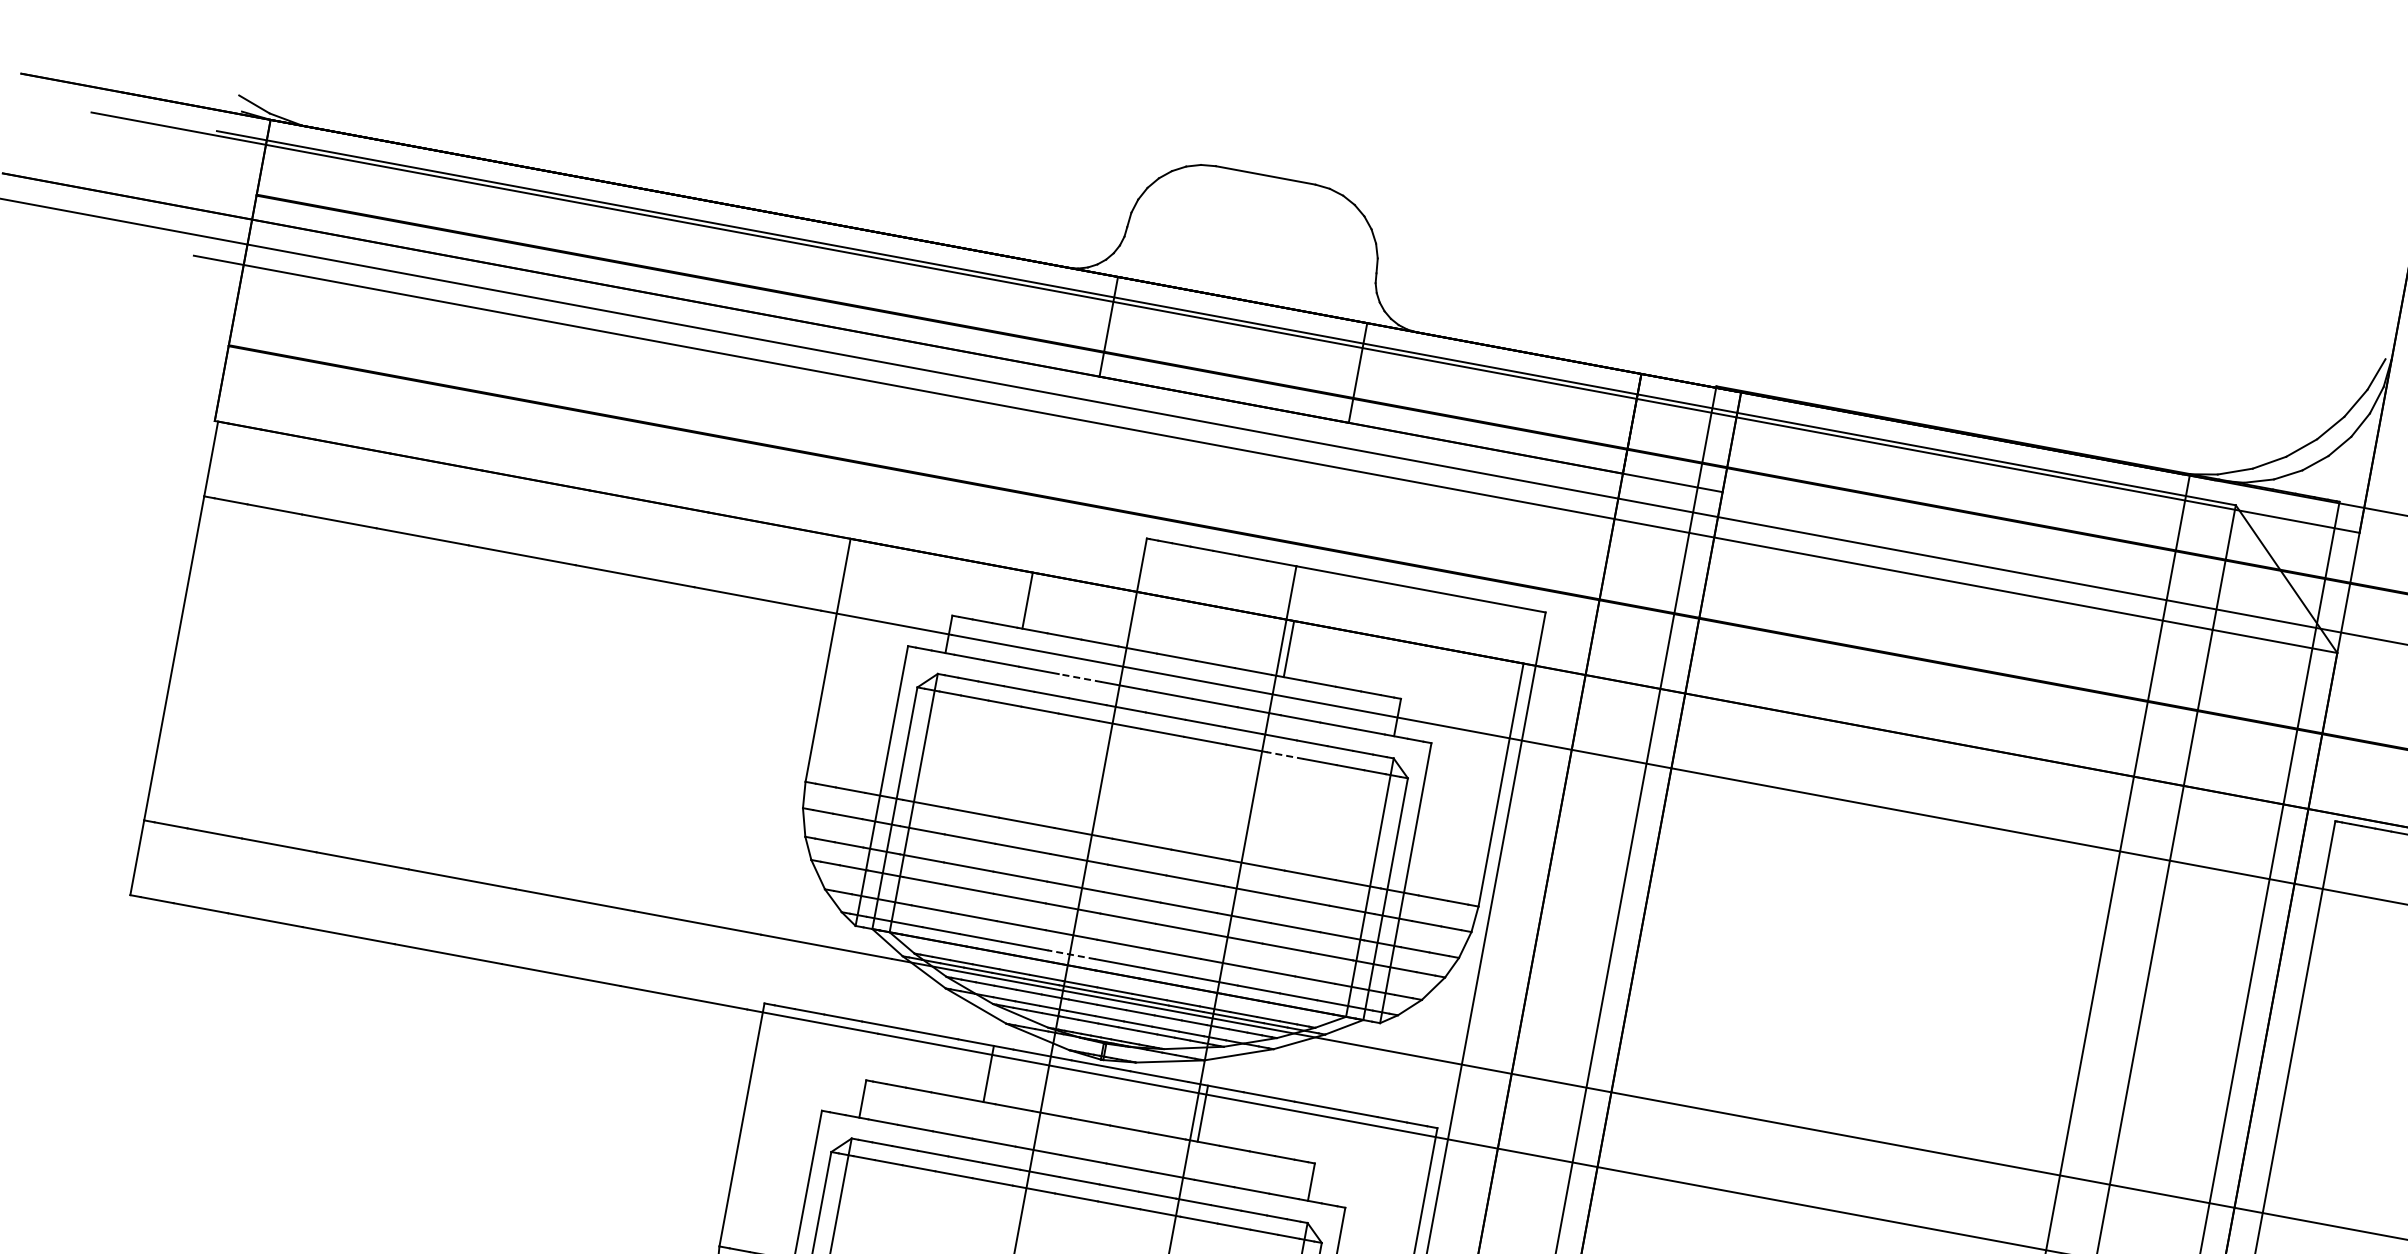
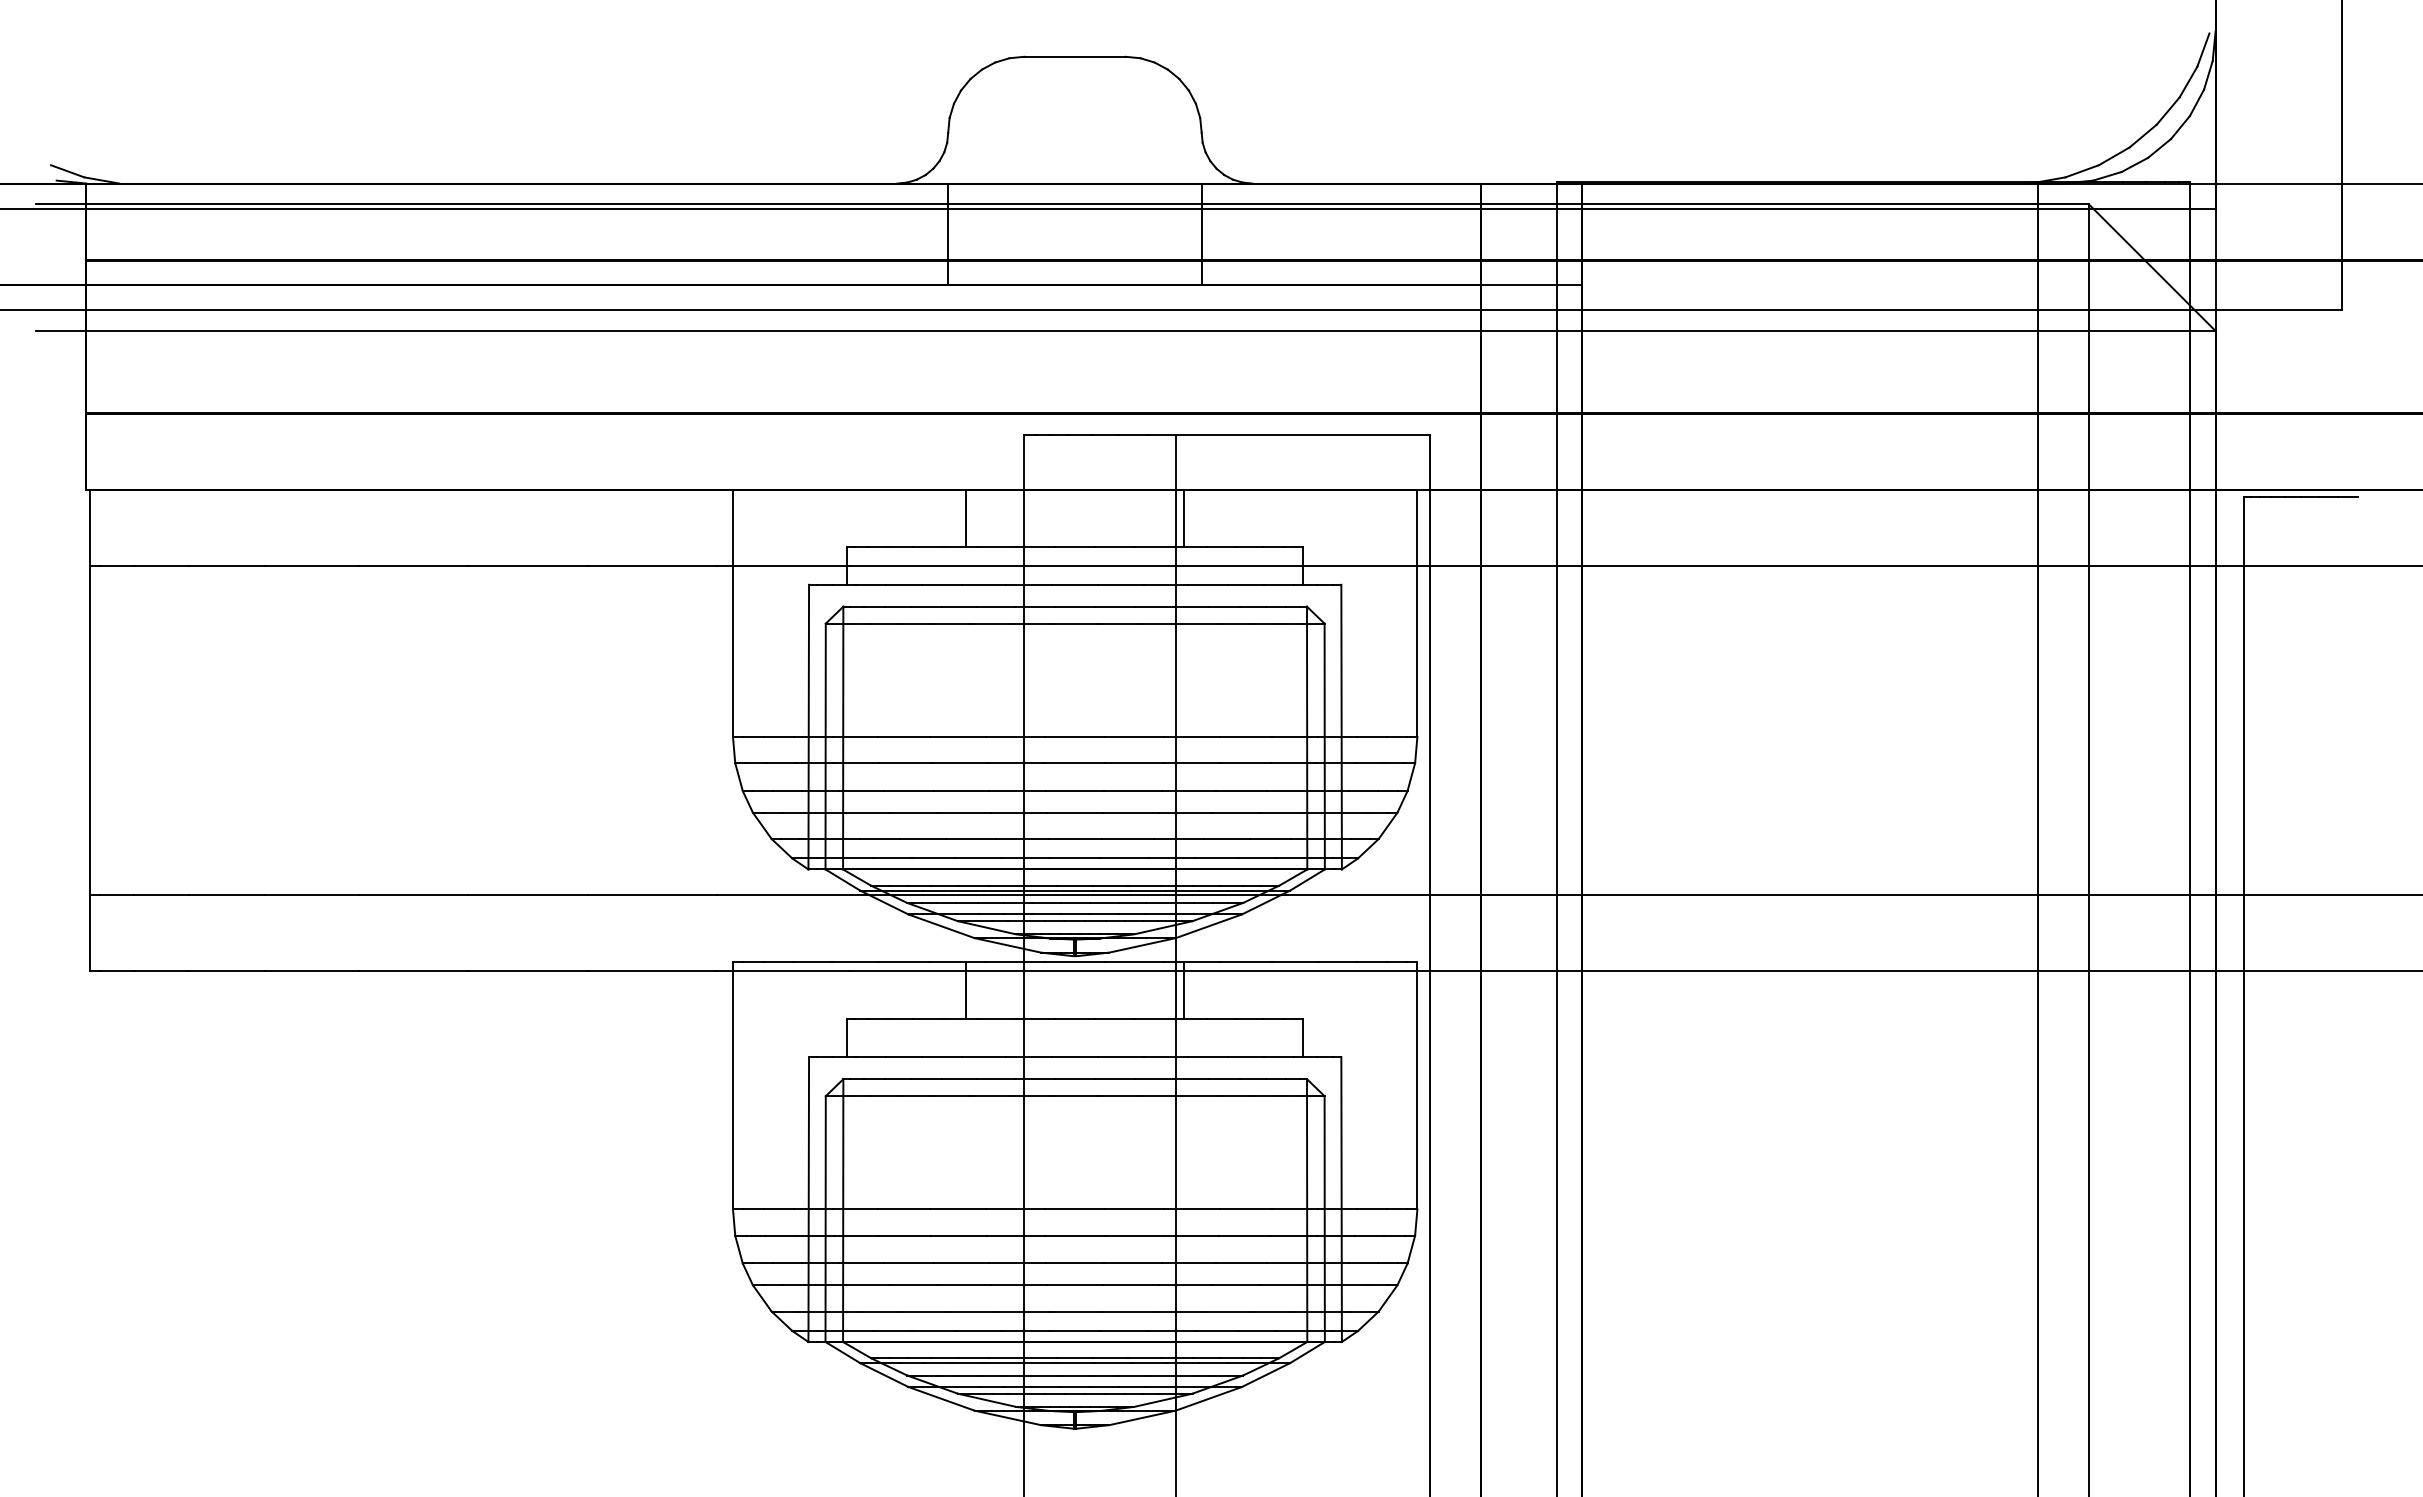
line: (1027, 599) -> (966, 517), moved
line: (1080, 677) -> (984, 584), dashed -> solid
line: (1284, 755) -> (1199, 623), dashed -> solid
line: (1071, 954) -> (1025, 858), dashed -> solid

